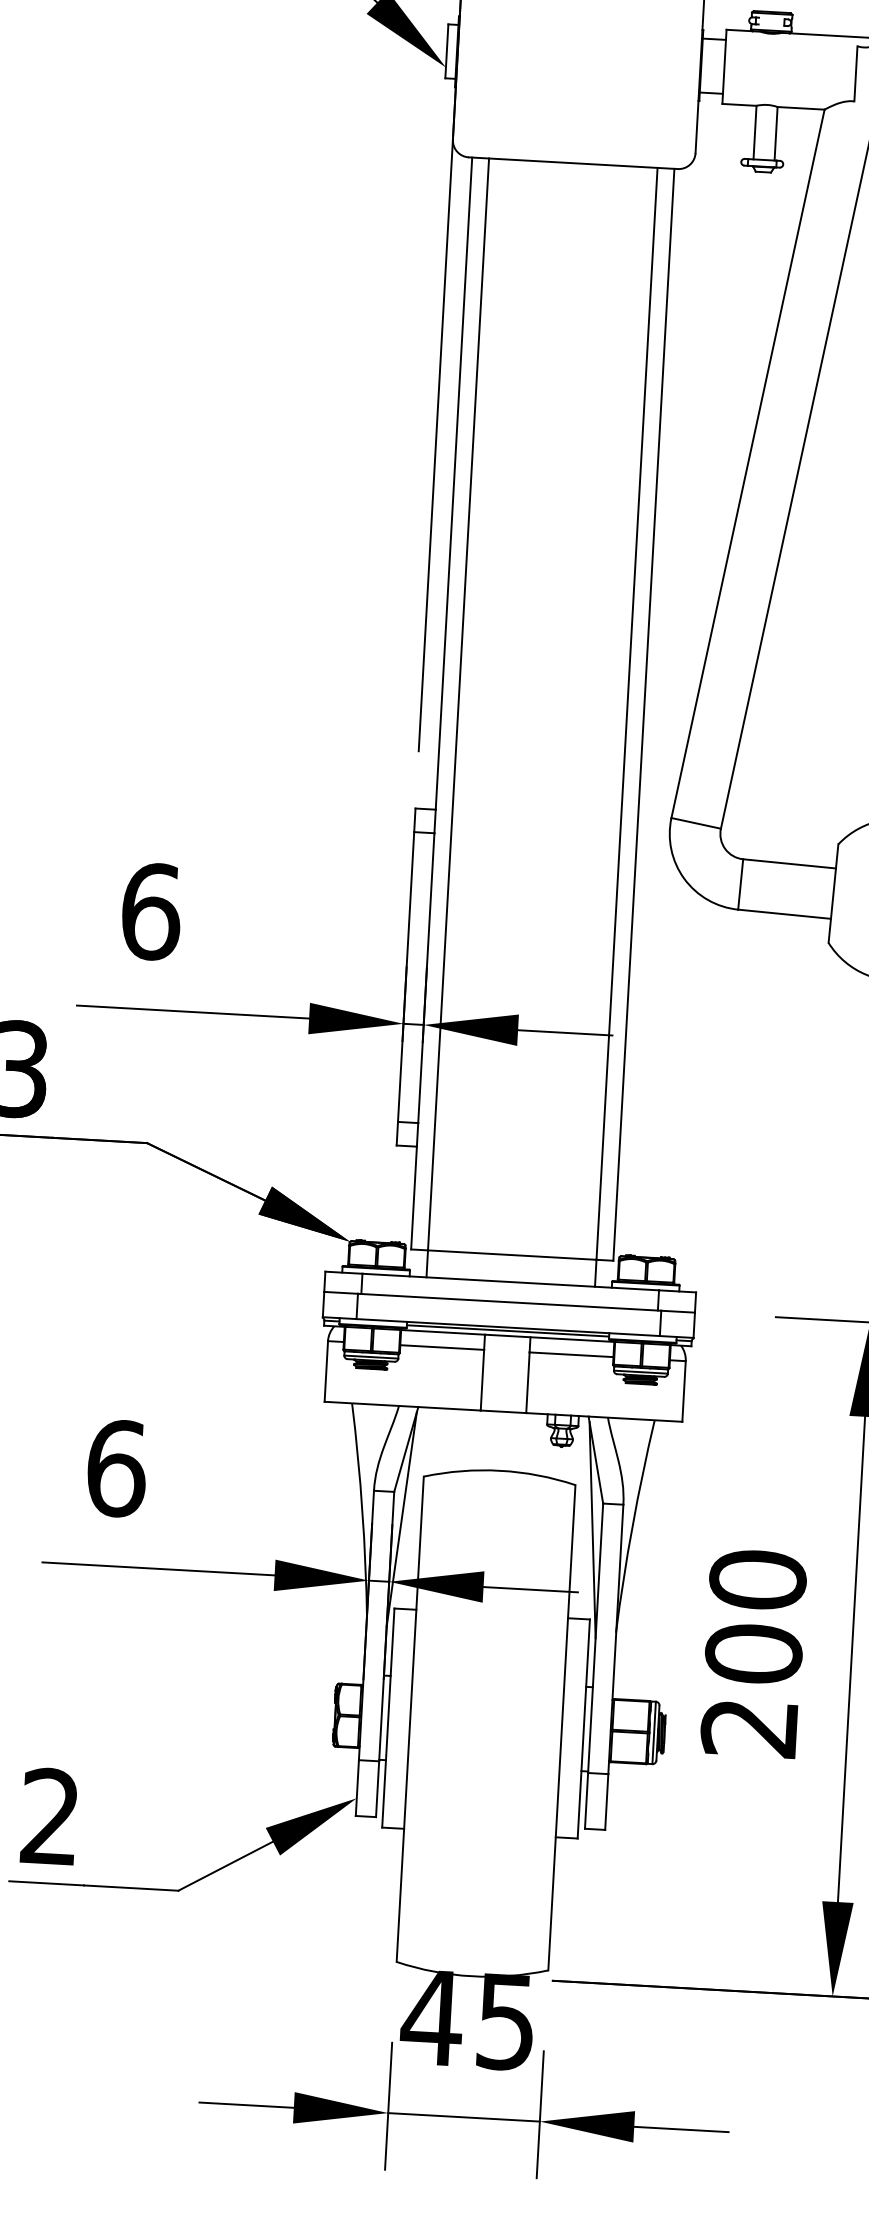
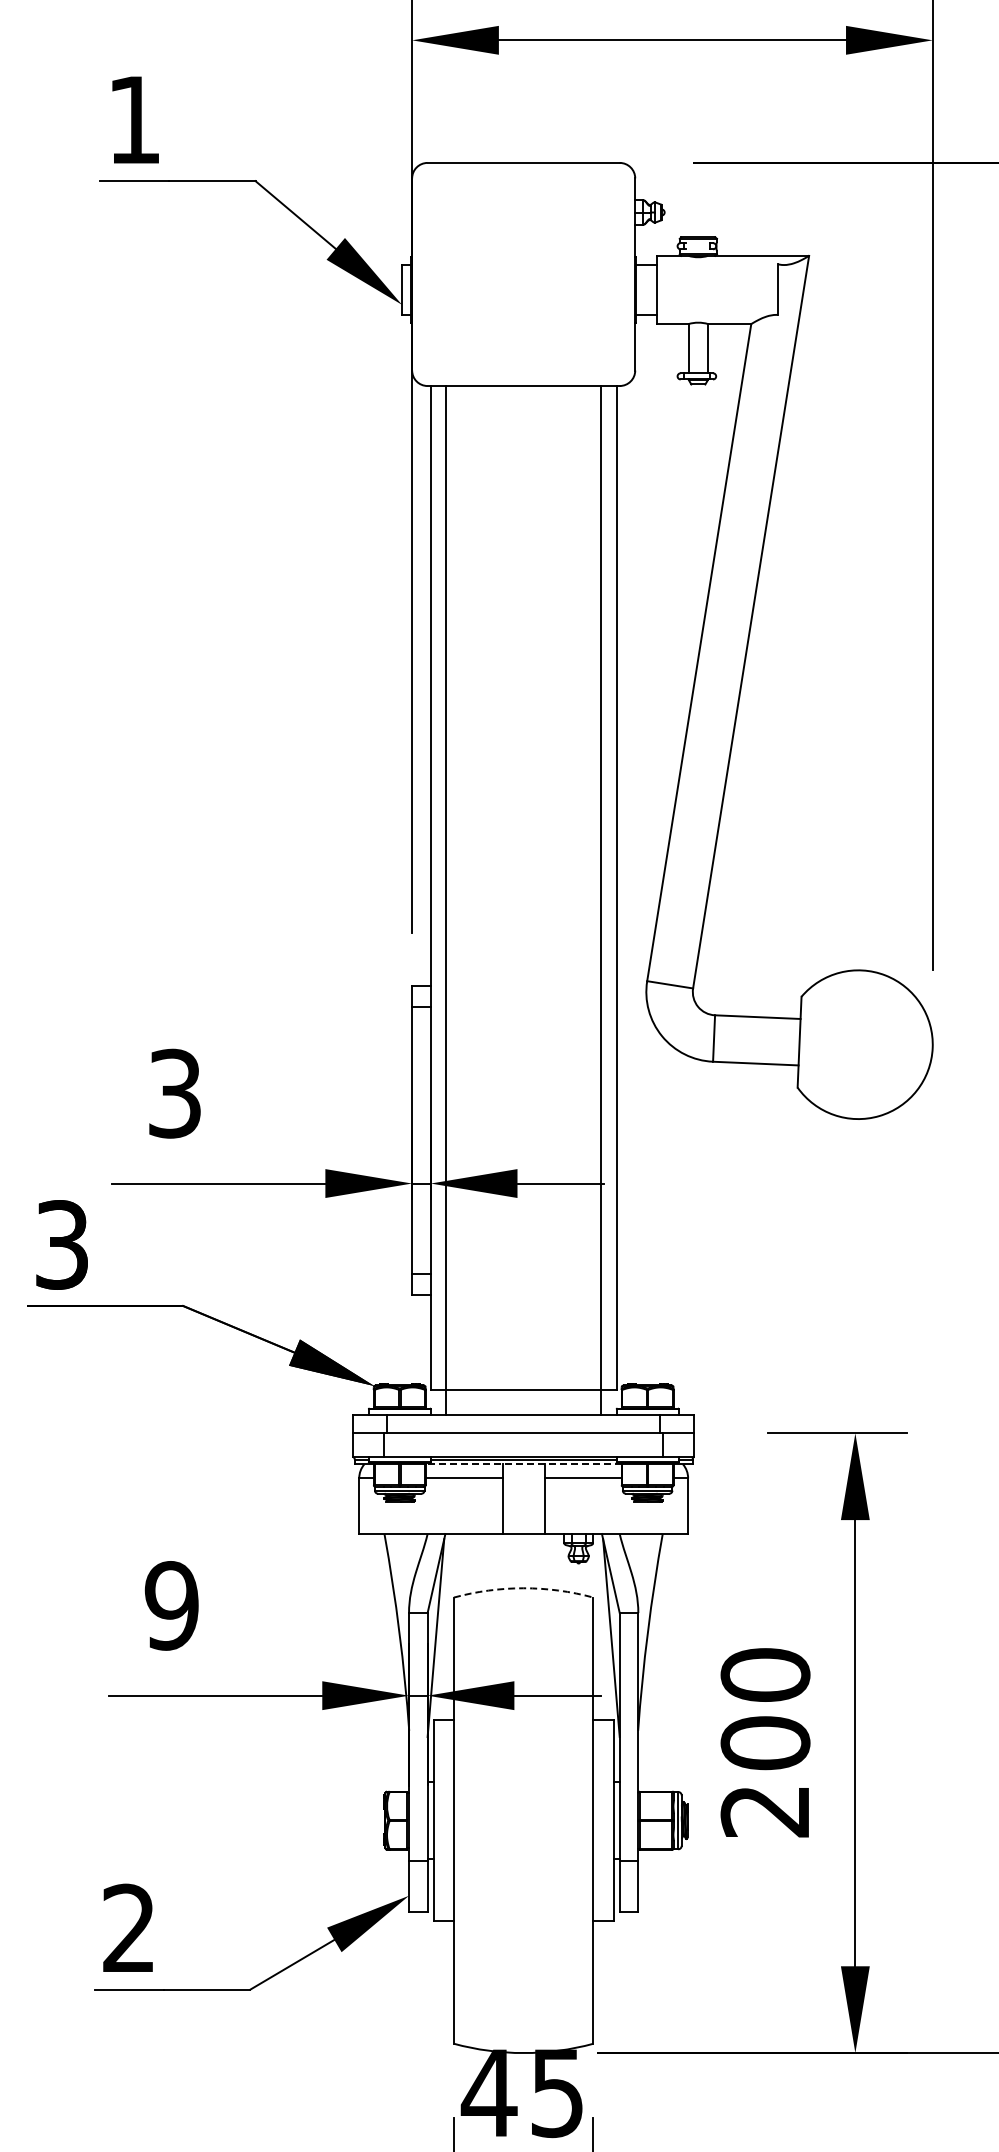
text: (151, 911) -> (175, 1093), 6 -> 3
line: (507, 1336) -> (523, 1464), solid -> dashed
text: (116, 1468) -> (171, 1605), 6 -> 9
arc: (499, 1471) -> (523, 1588), solid -> dashed

